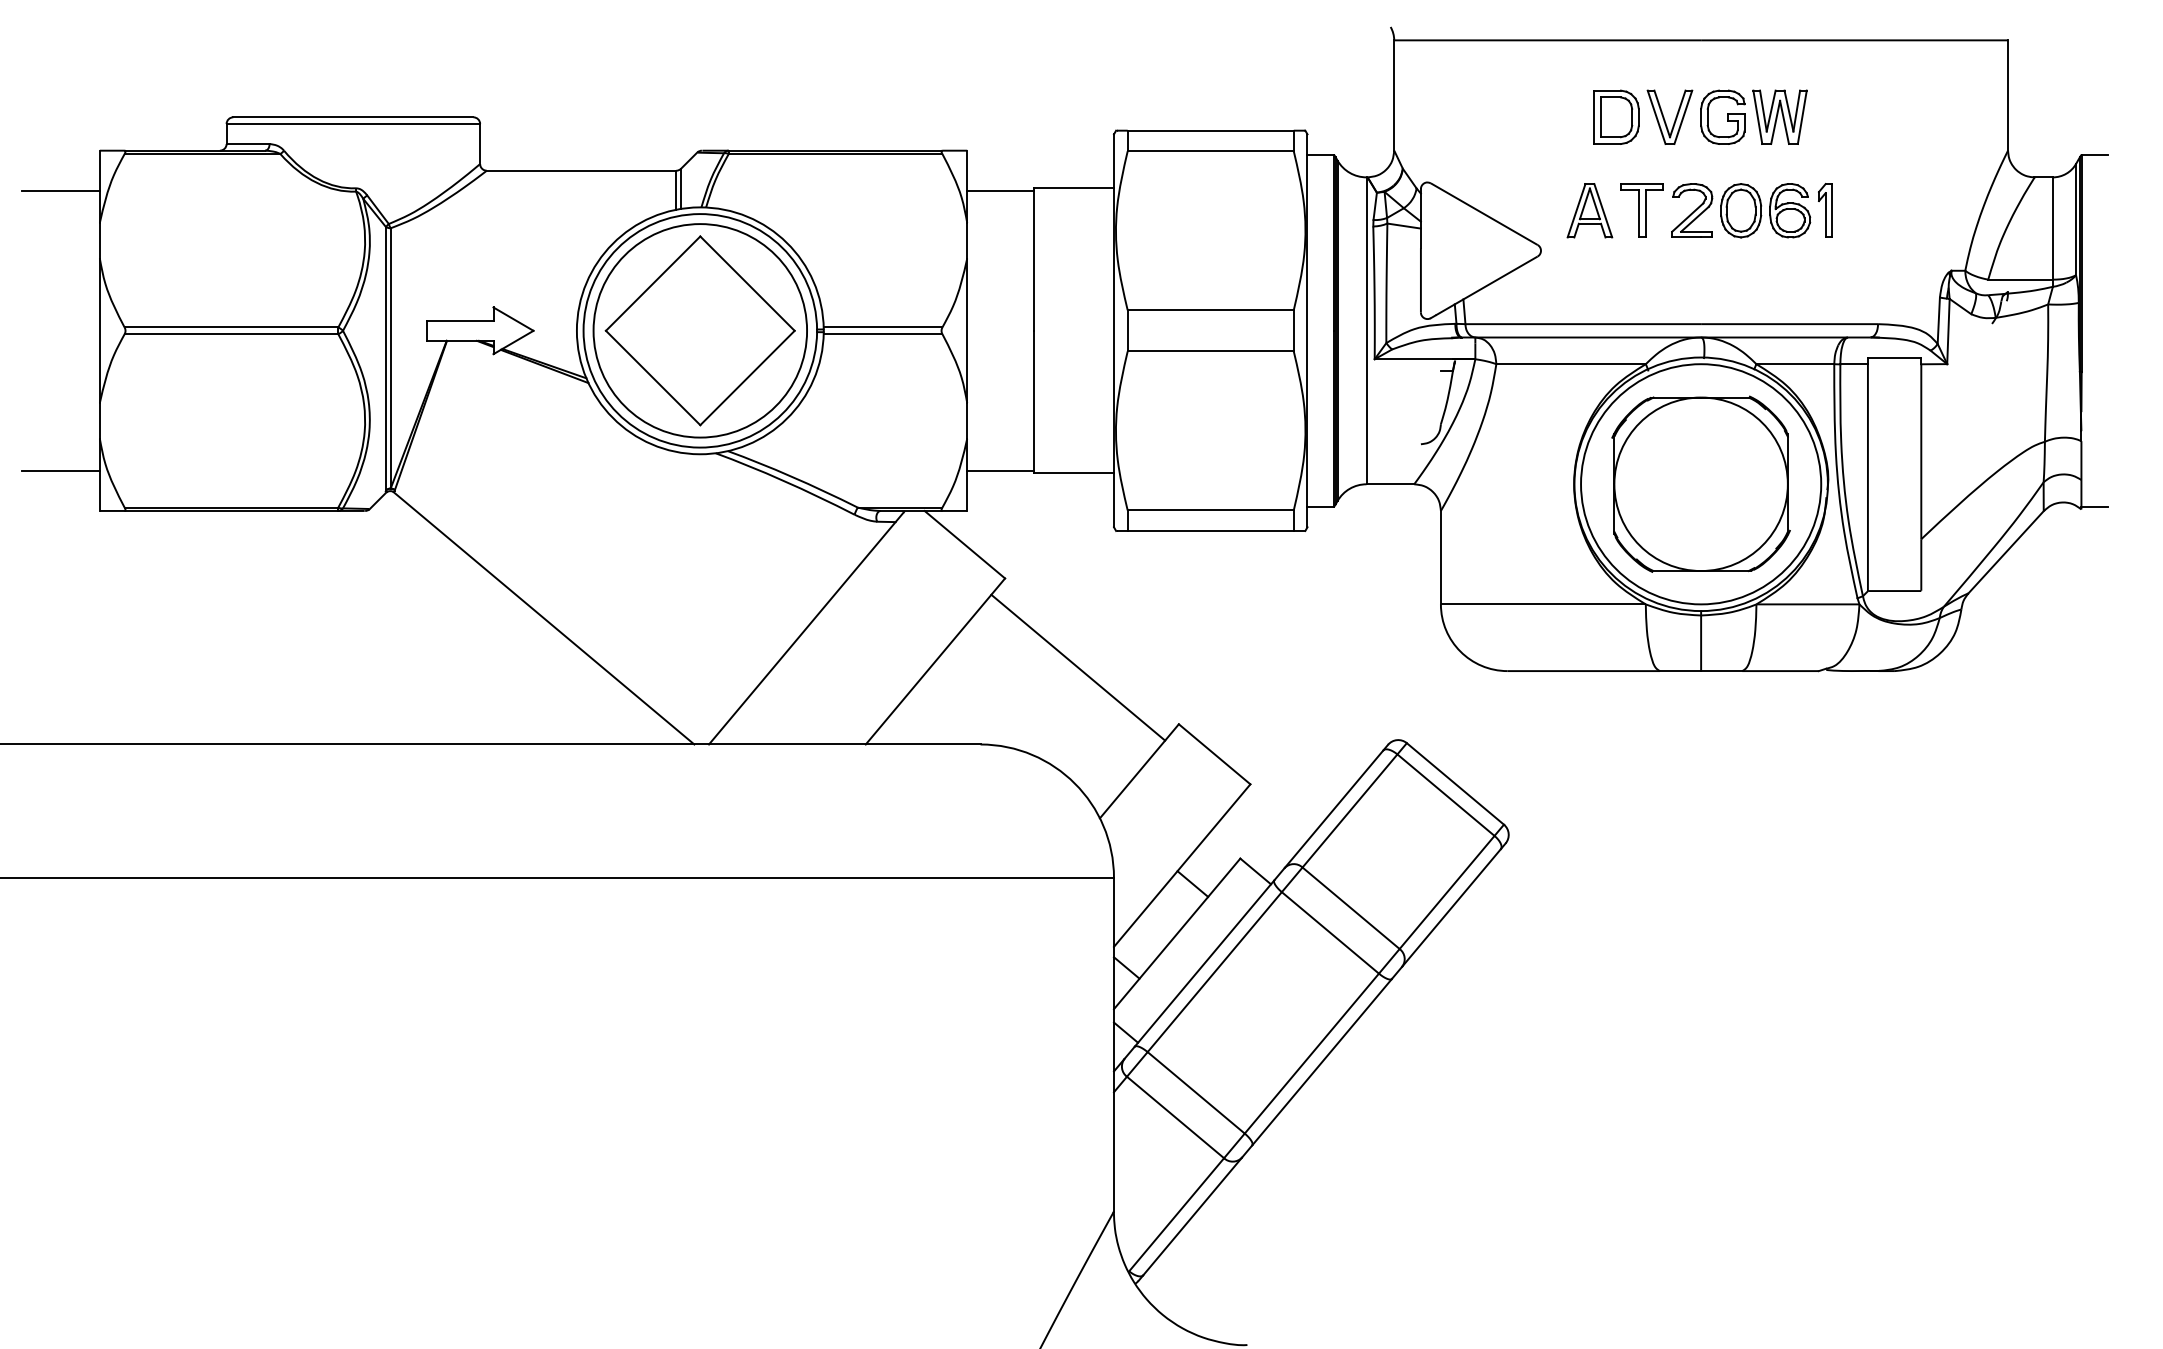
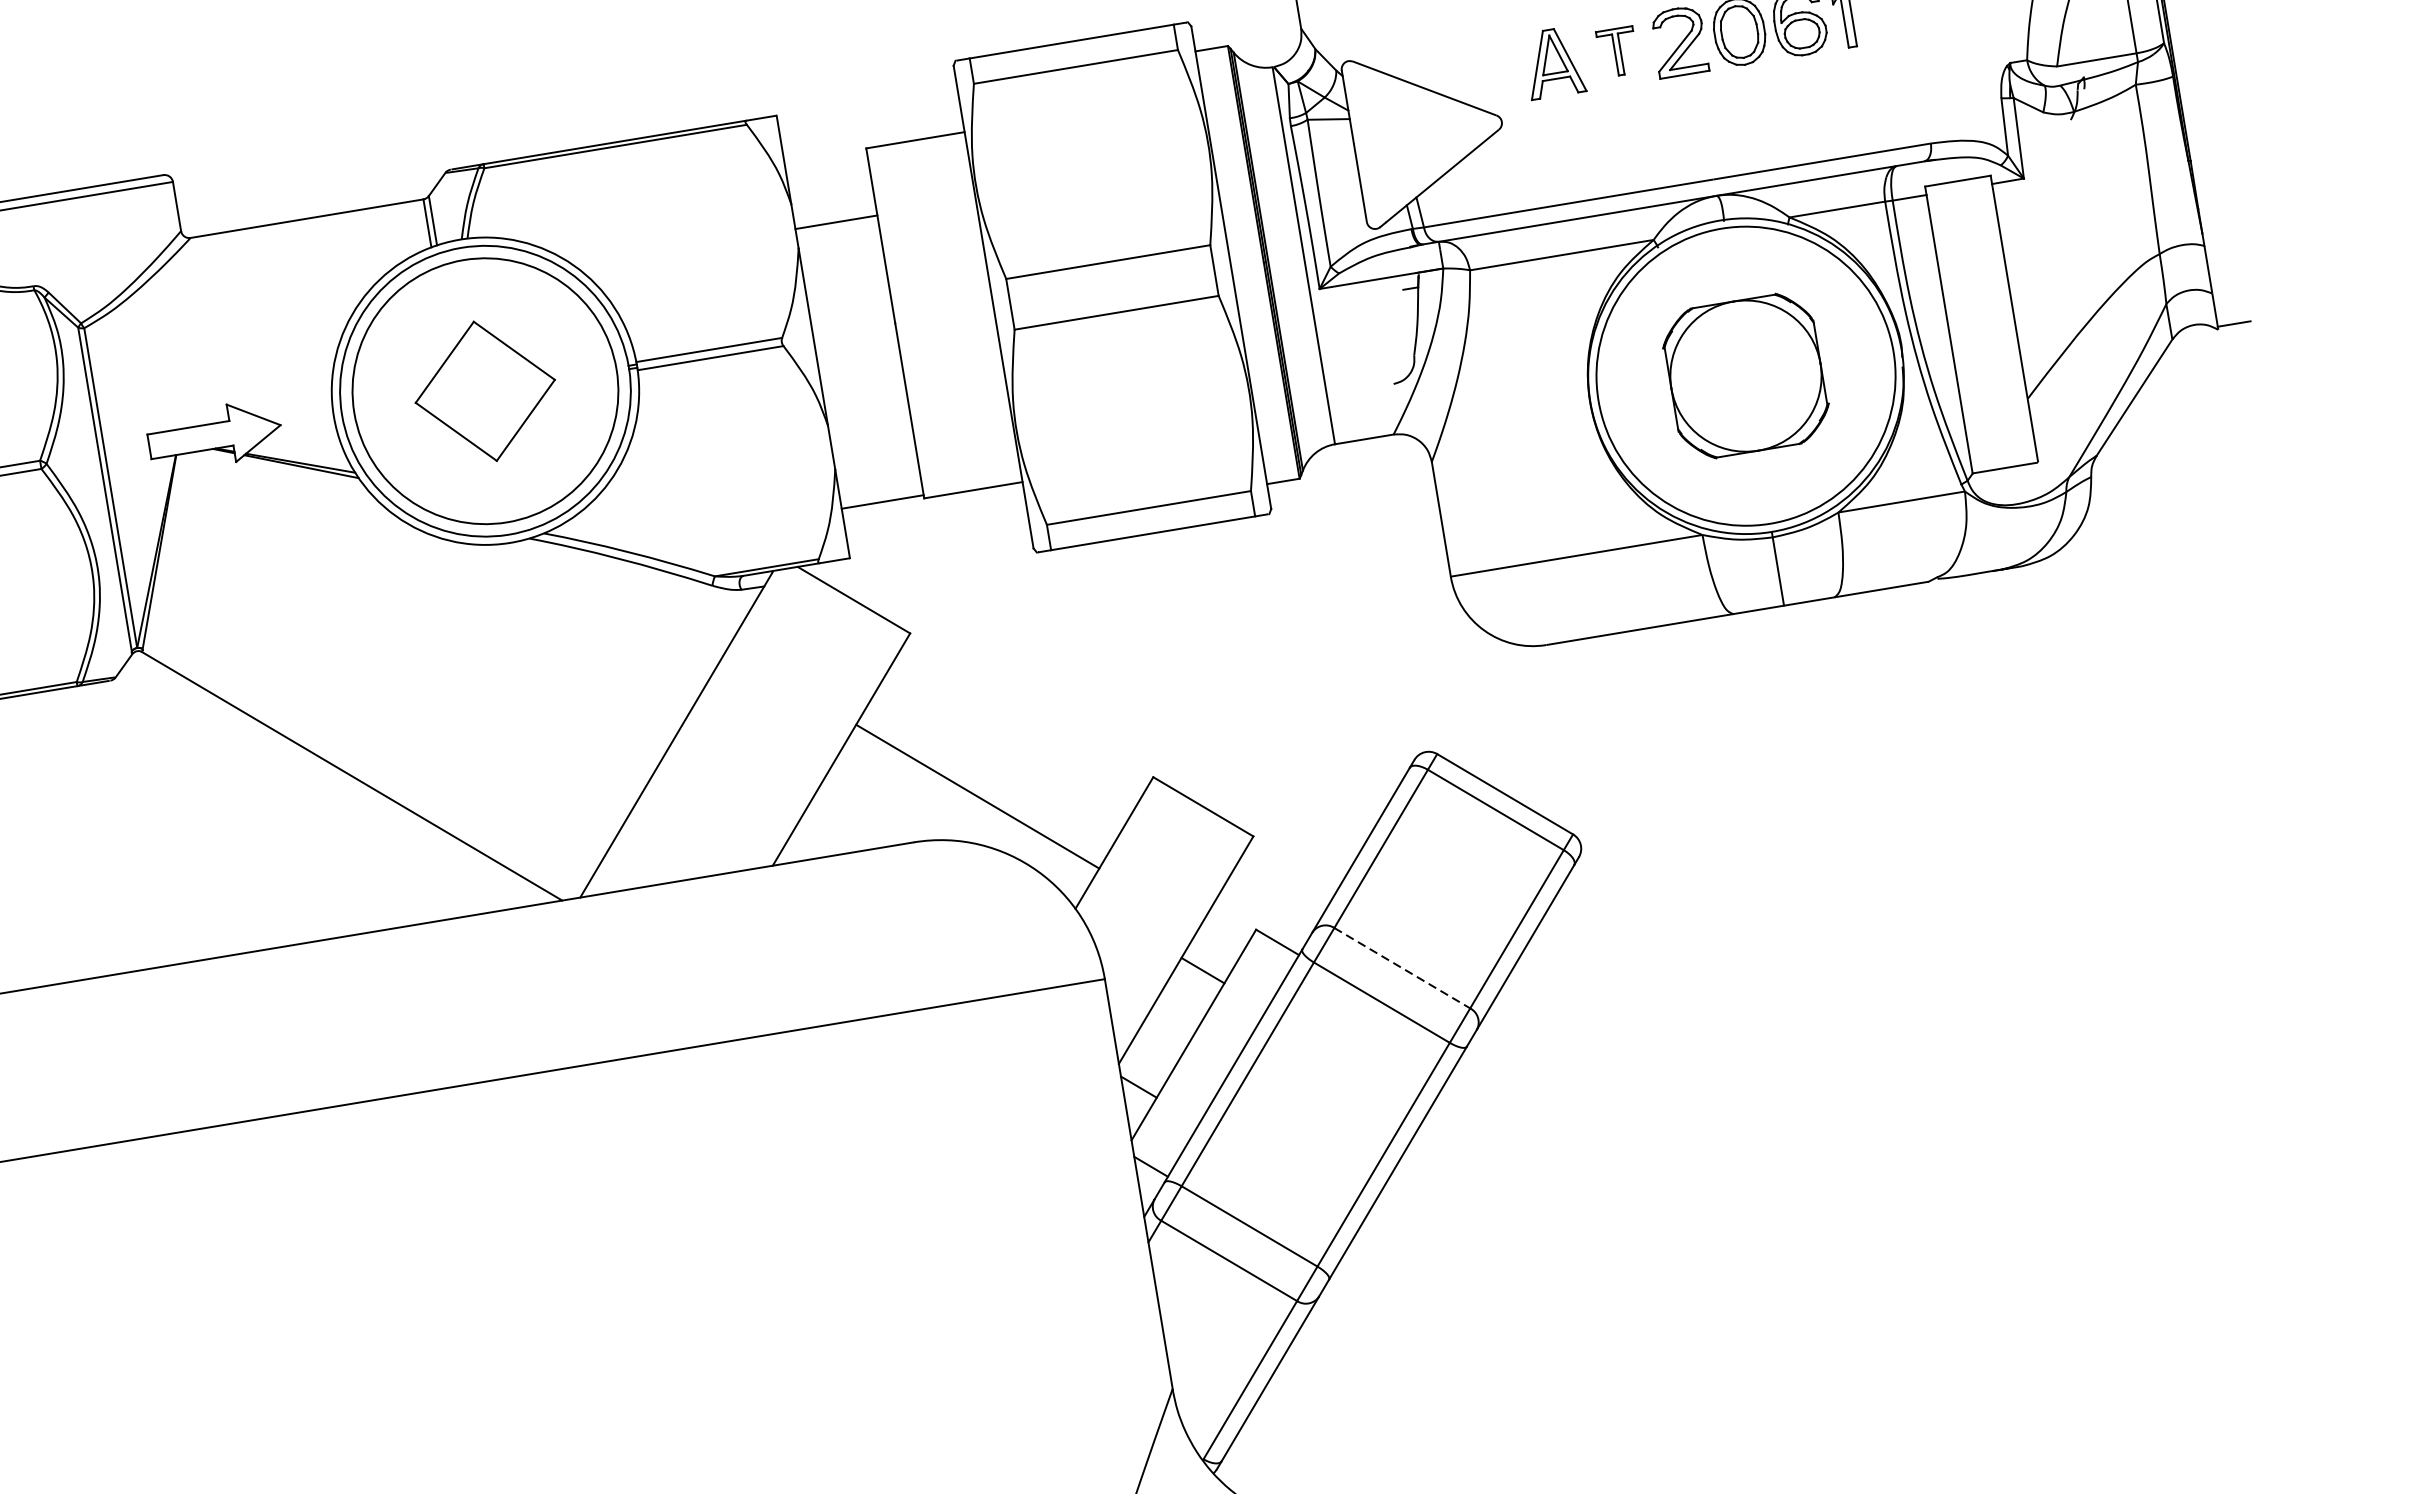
line: (1000, 190) -> (836, 221), moved
part: (1641, 210) -> (1617, 52), size x0.7
part: (699, 330) -> (484, 390), size x0.6
part: (1700, 483) -> (1745, 375), size x0.7
line: (1078, 667) -> (978, 796), moved
line: (1351, 908) -> (1402, 968), solid -> dashed

